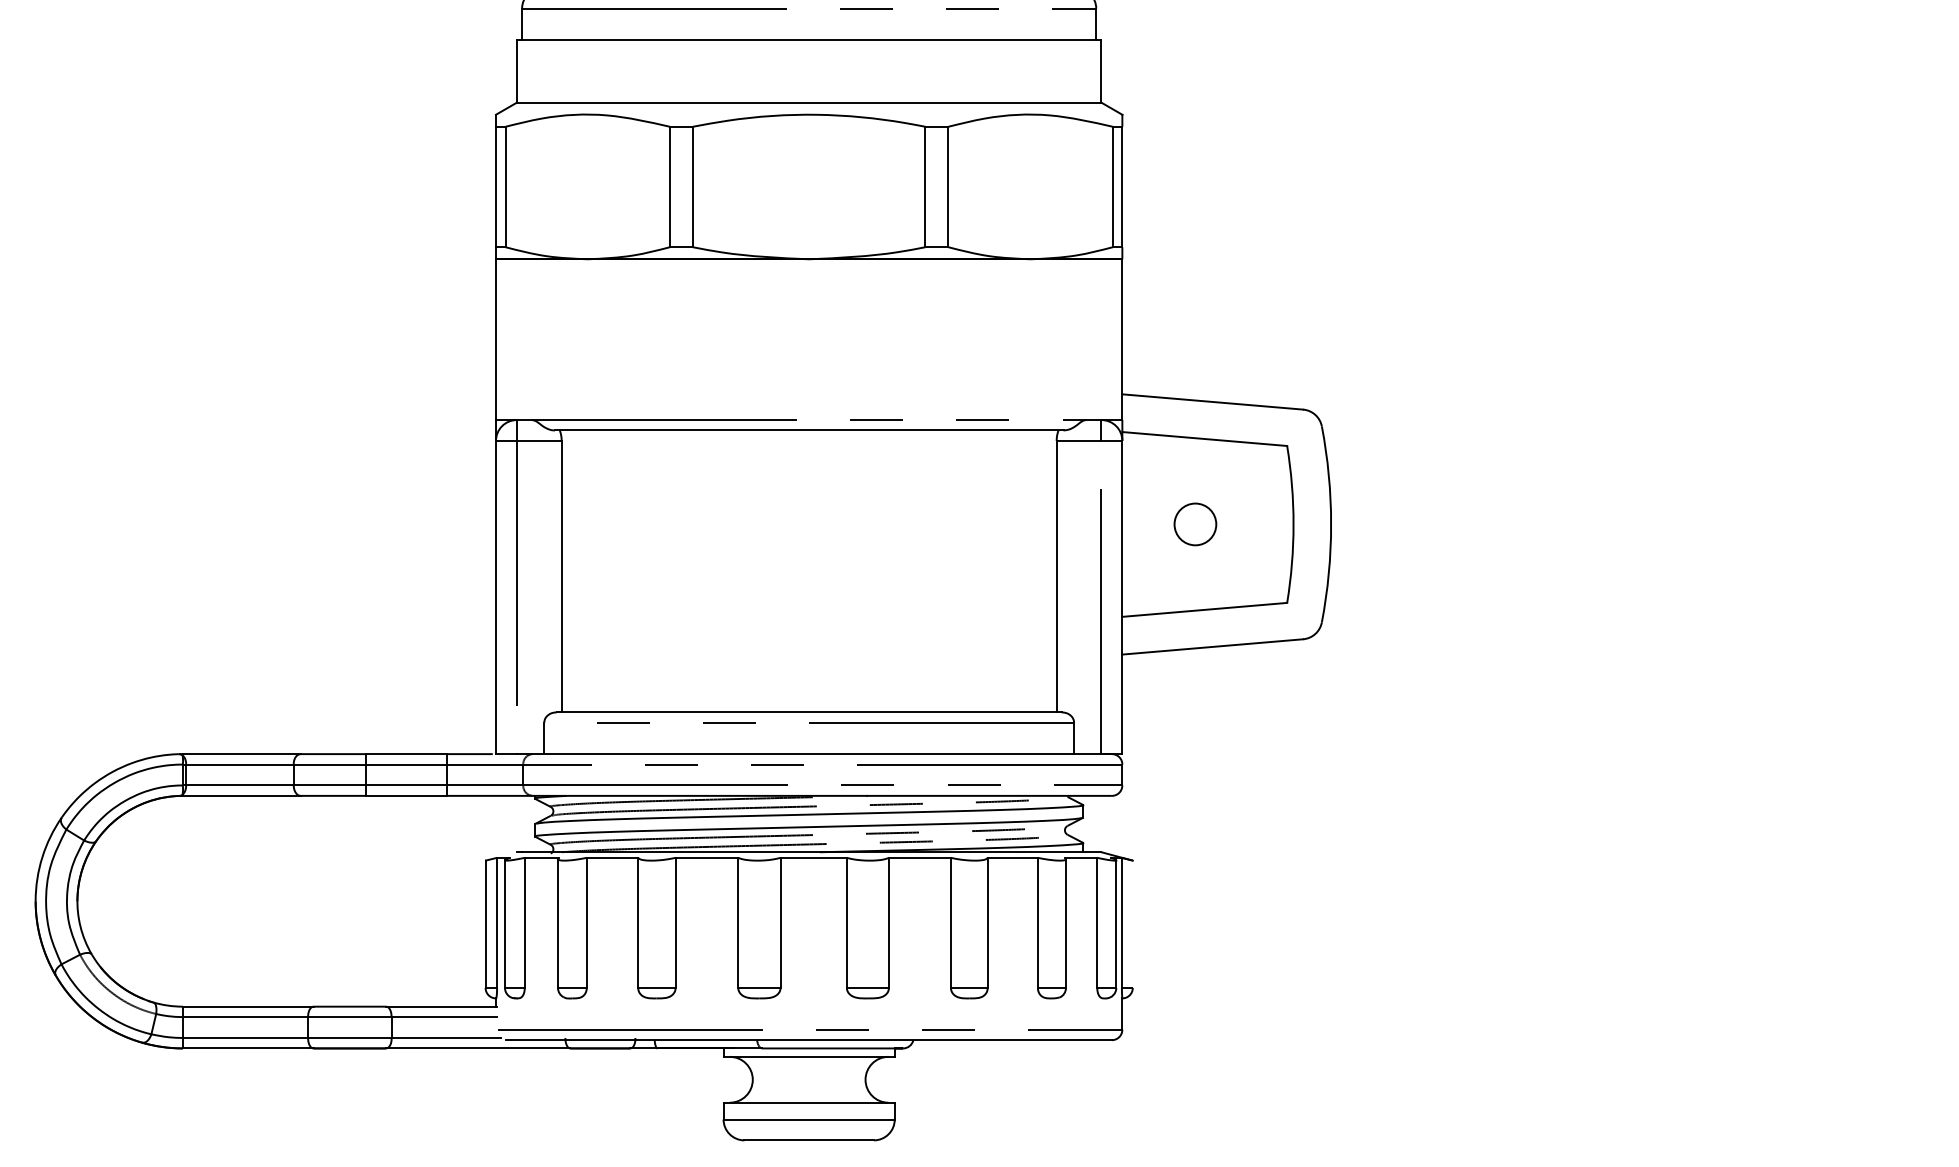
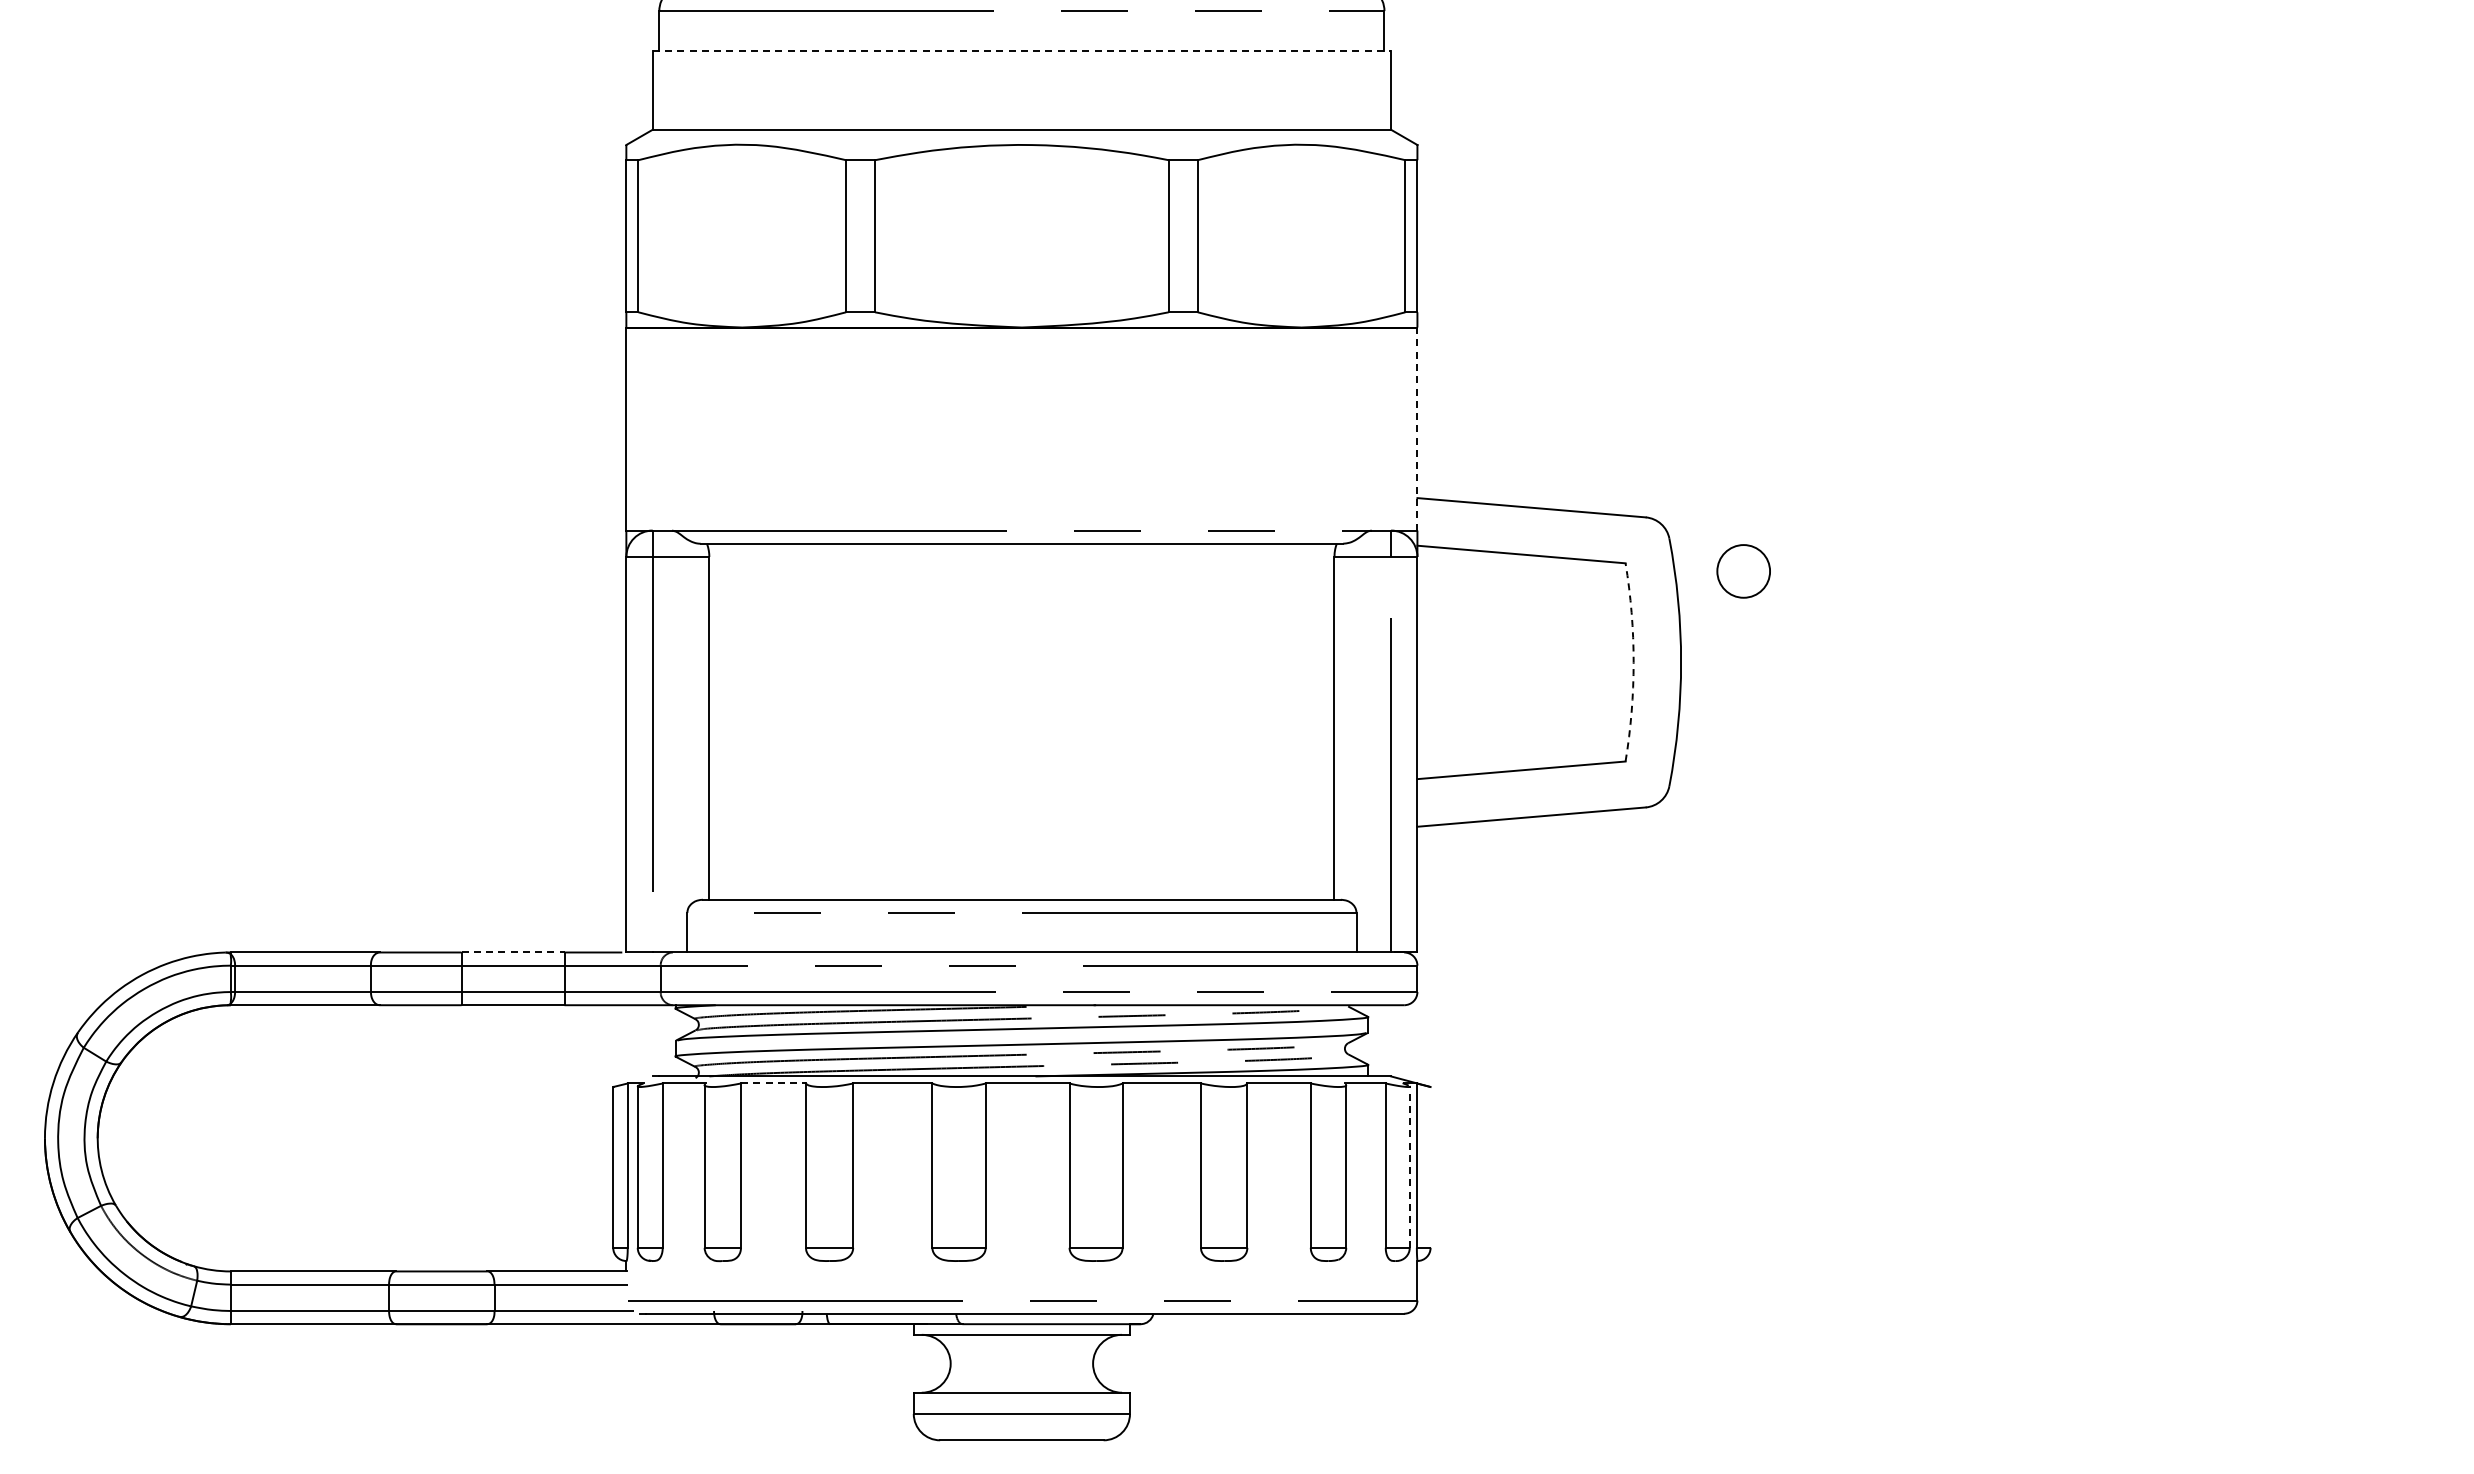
line: (809, 39) -> (1022, 50), solid -> dashed
line: (1122, 340) -> (1417, 429), solid -> dashed
circle: (1195, 524) -> (1743, 571), moved
arc: (1293, 524) -> (1633, 662), solid -> dashed
line: (406, 754) -> (513, 952), solid -> dashed
line: (612, 857) -> (773, 1083), solid -> dashed
line: (1116, 924) -> (1409, 1167), solid -> dashed

